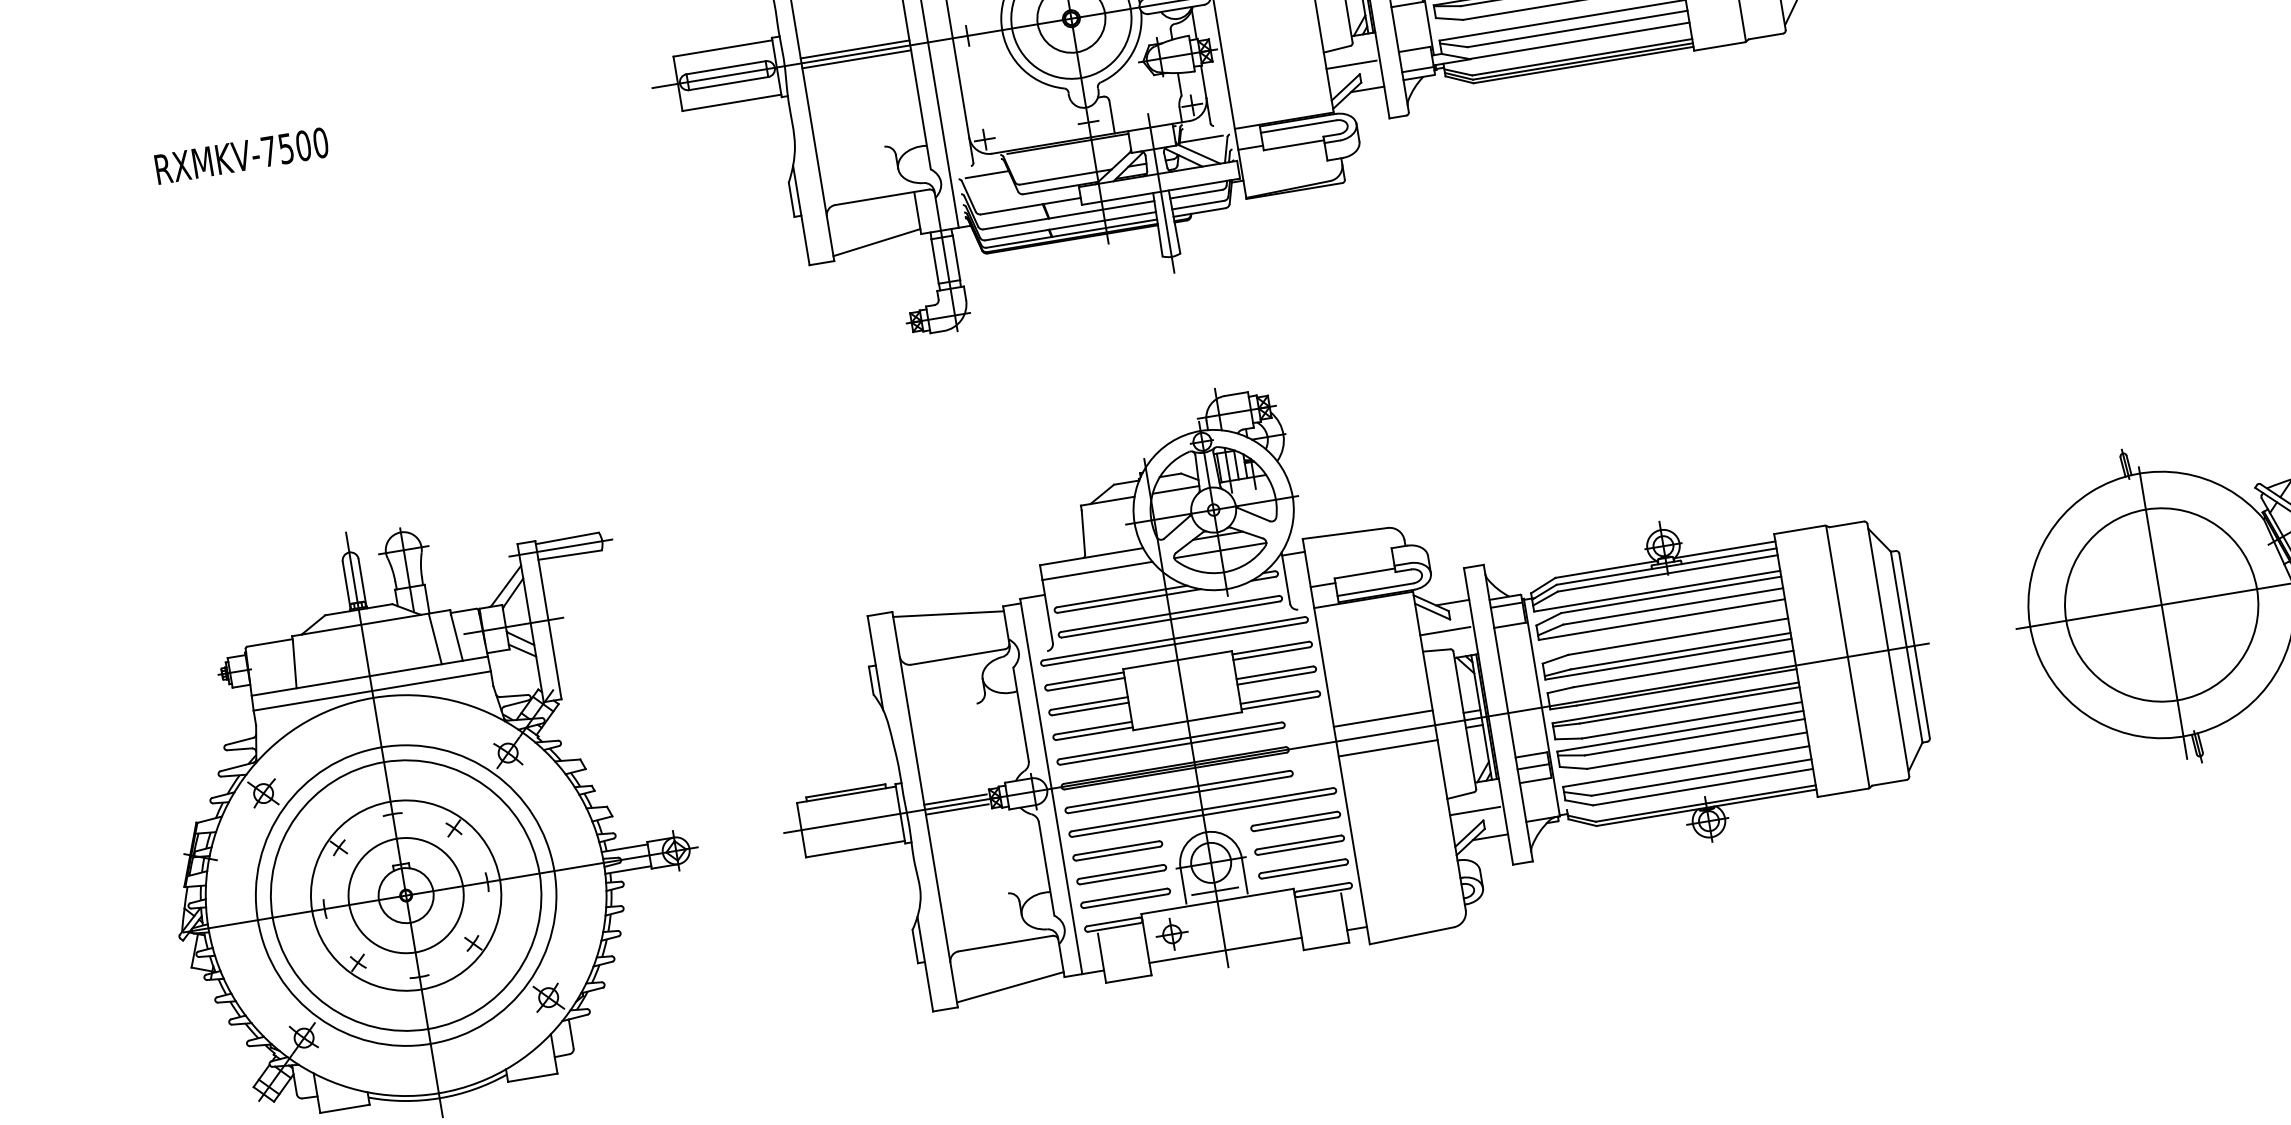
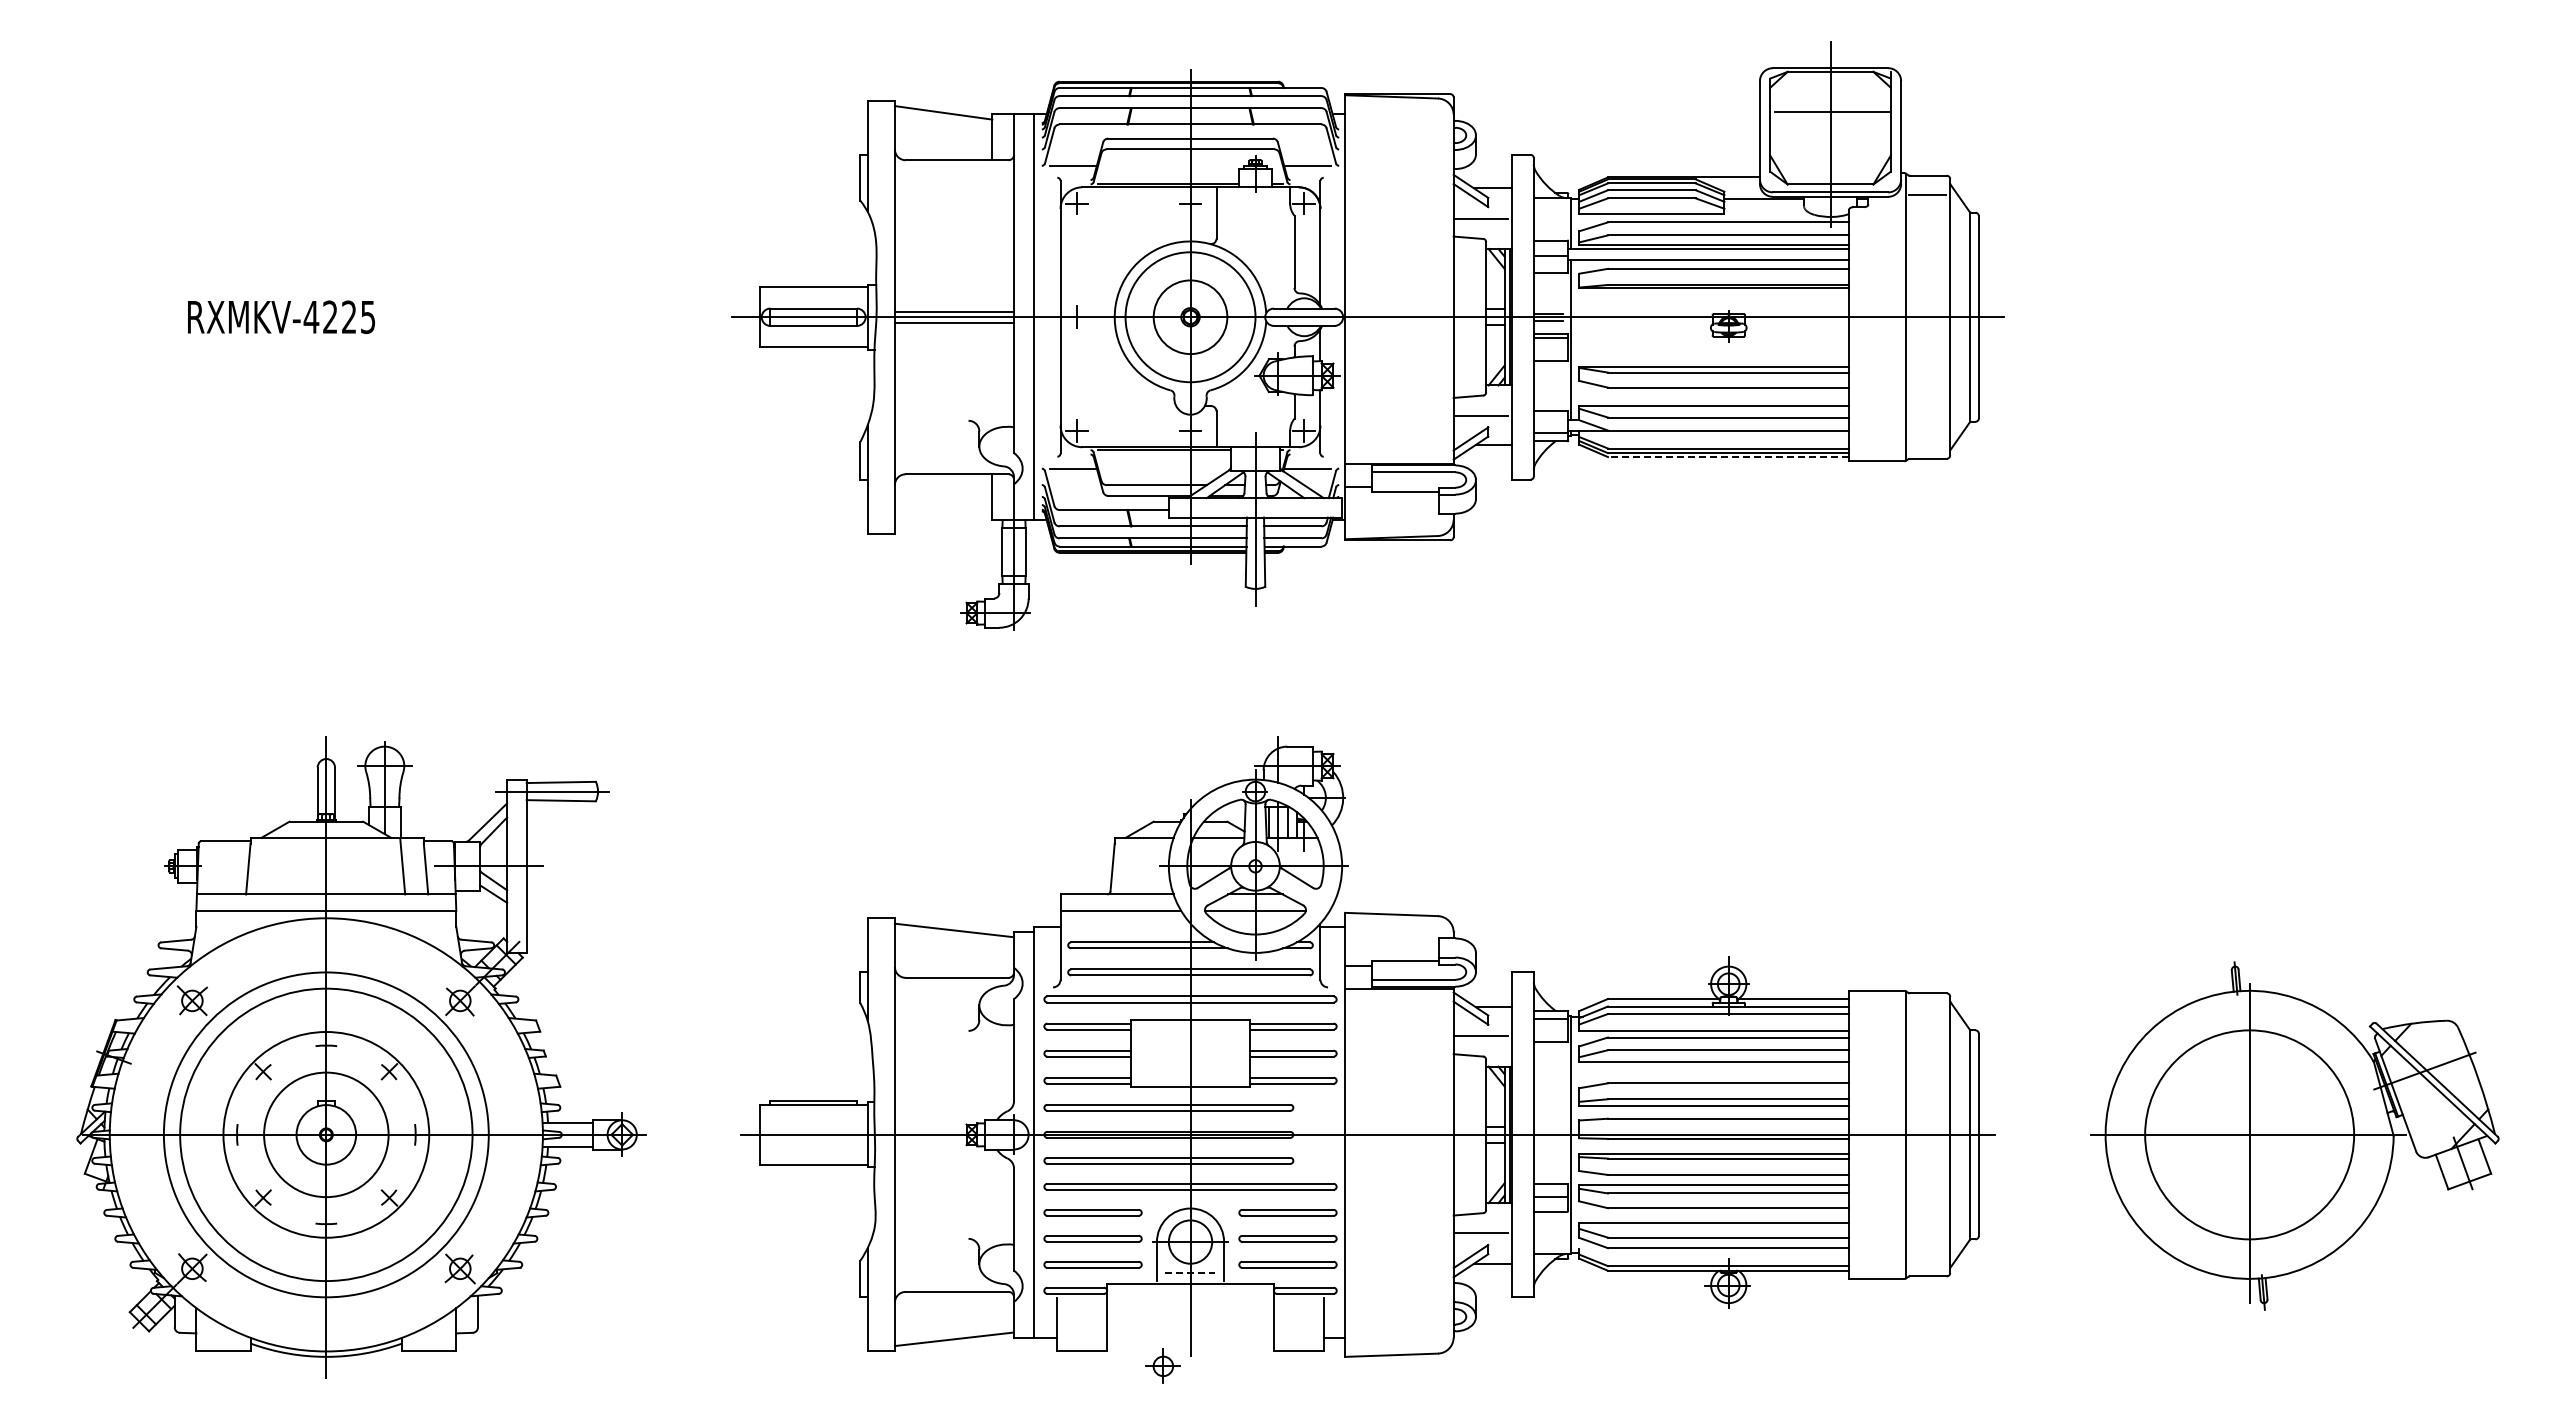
line: (1582, 65) -> (1727, 457), solid -> dashed
text: (294, 147) -> (339, 317), RXMKV-7500 -> RXMKV-4225
line: (876, 242) -> (943, 521), removed
line: (1383, 718) -> (1399, 1118), removed
line: (1388, 748) -> (1399, 1151), removed
line: (954, 799) -> (928, 1129), removed
line: (956, 809) -> (928, 1140), removed
line: (1215, 891) -> (1190, 1273), solid -> dashed
part: (1171, 933) -> (1162, 1365), moved
line: (1225, 949) -> (1190, 1337), removed

